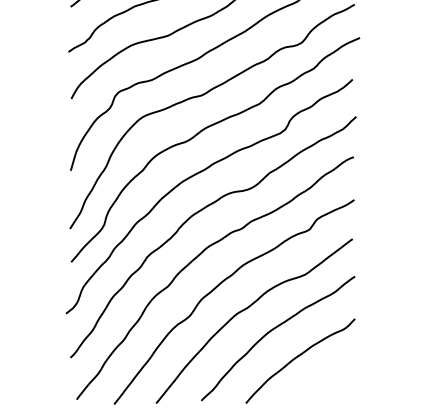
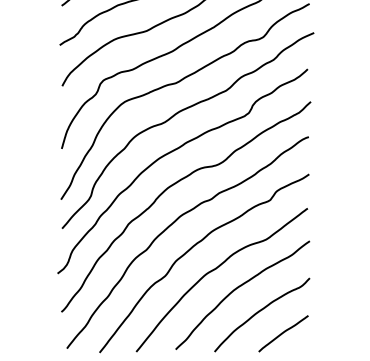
curve: (324, 382) -> (283, 333), added

